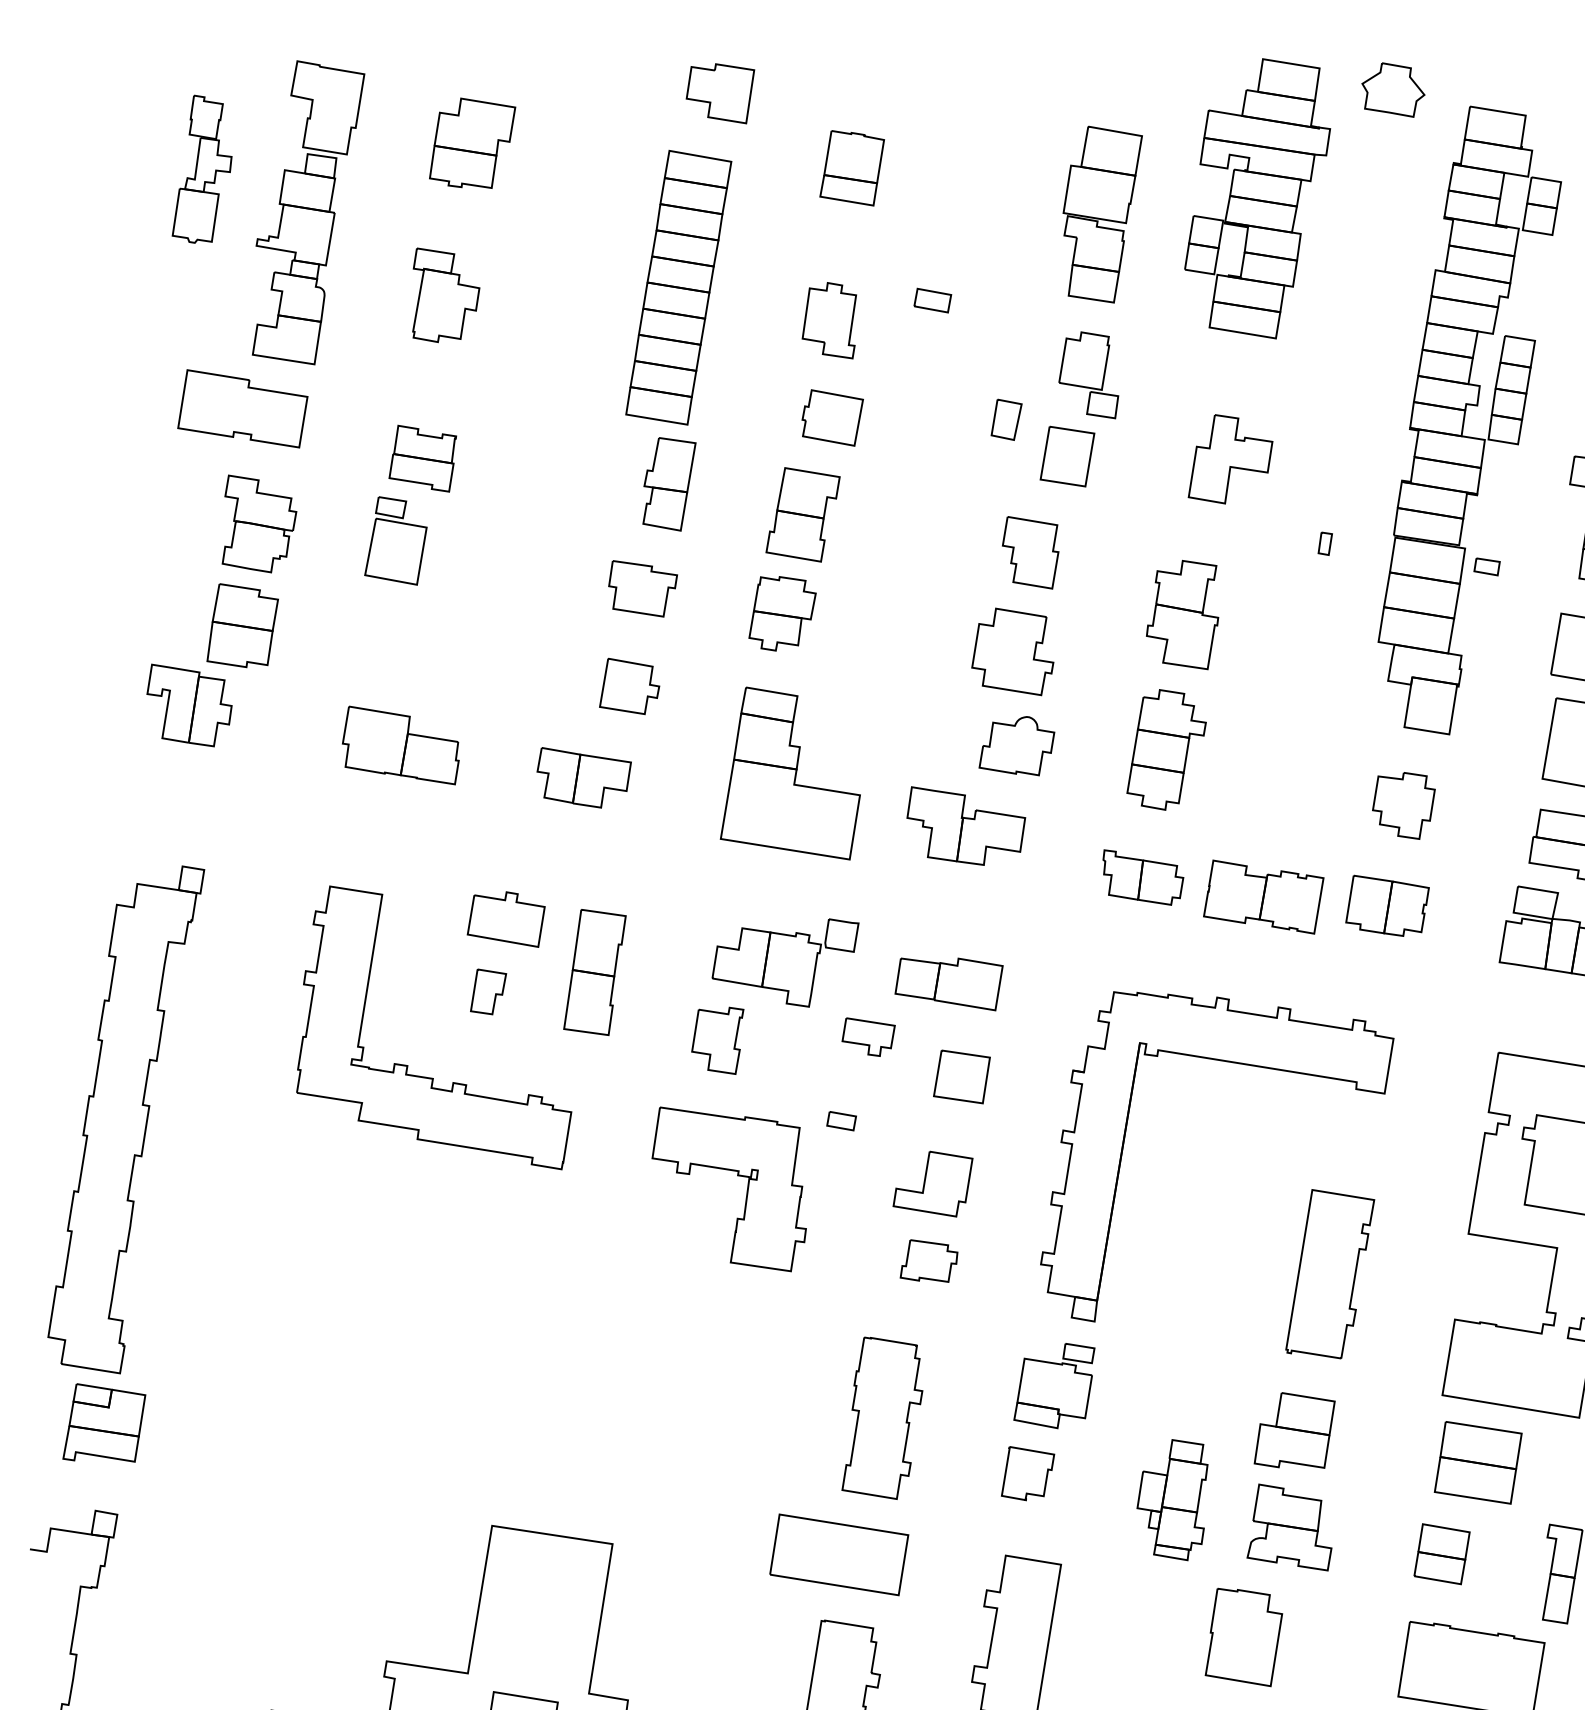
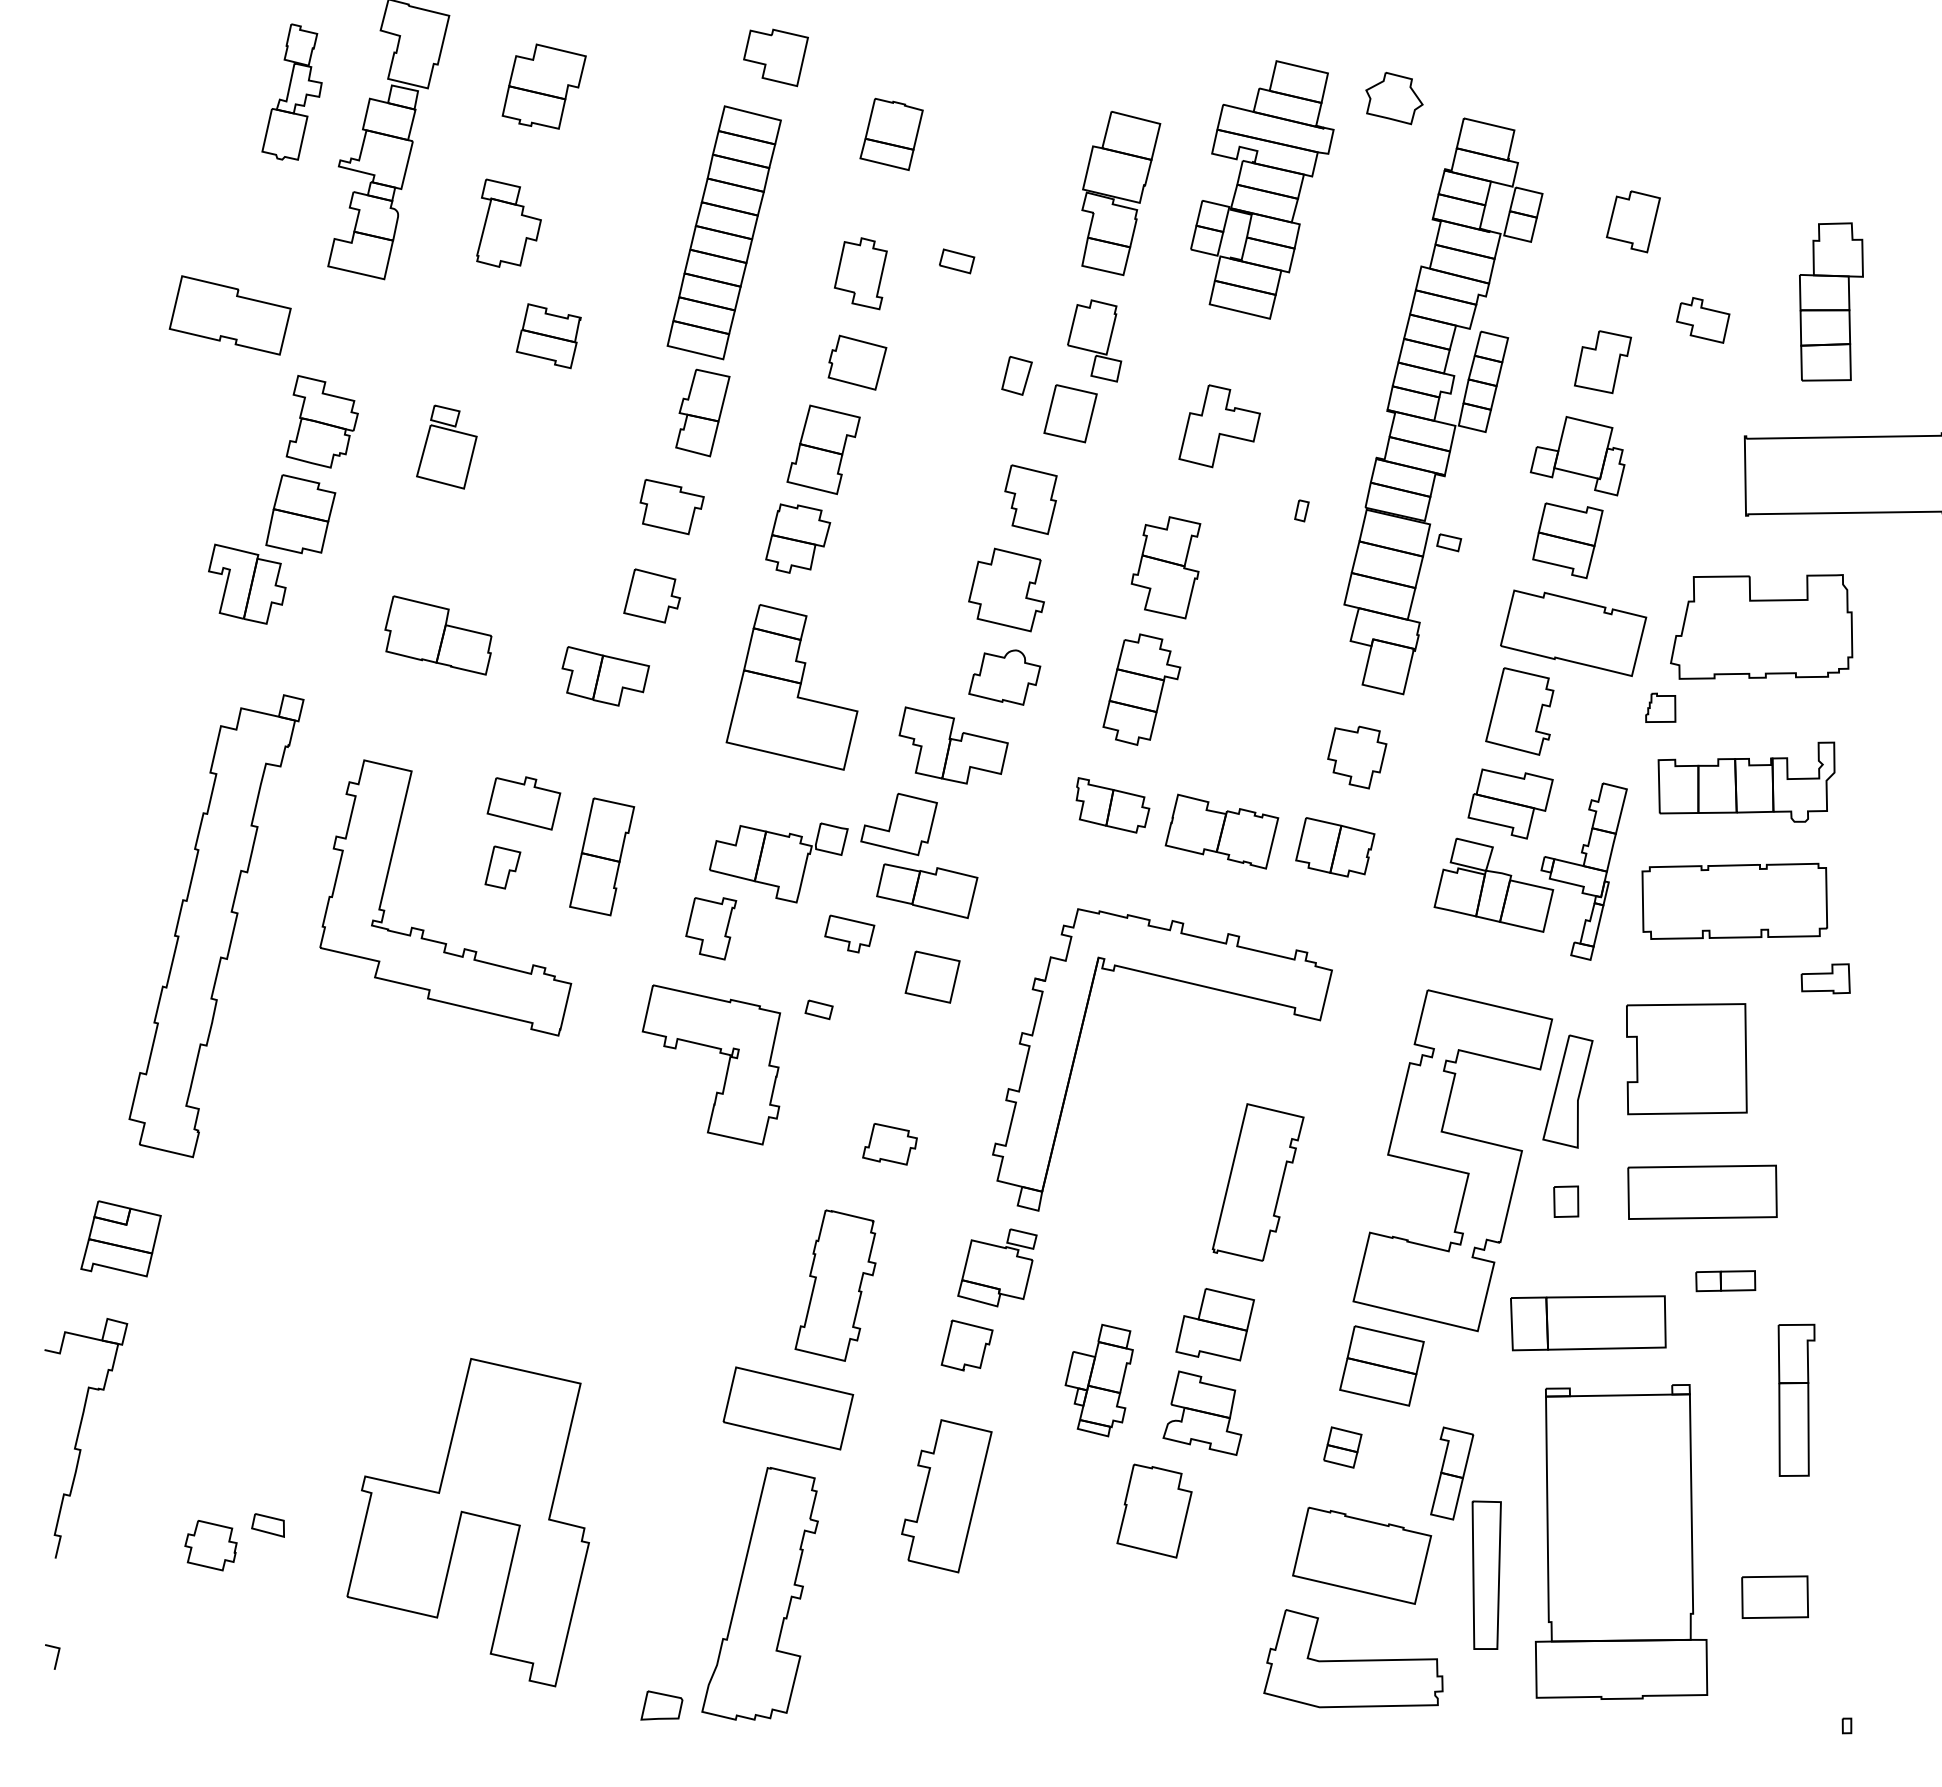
part: (241, 409) -> (229, 315), moved
part: (422, 459) -> (548, 336), moved
part: (127, 1121) -> (216, 926), moved
part: (932, 1184) -> (898, 824), moved
part: (1441, 1554) -> (1342, 1447), size x0.7

